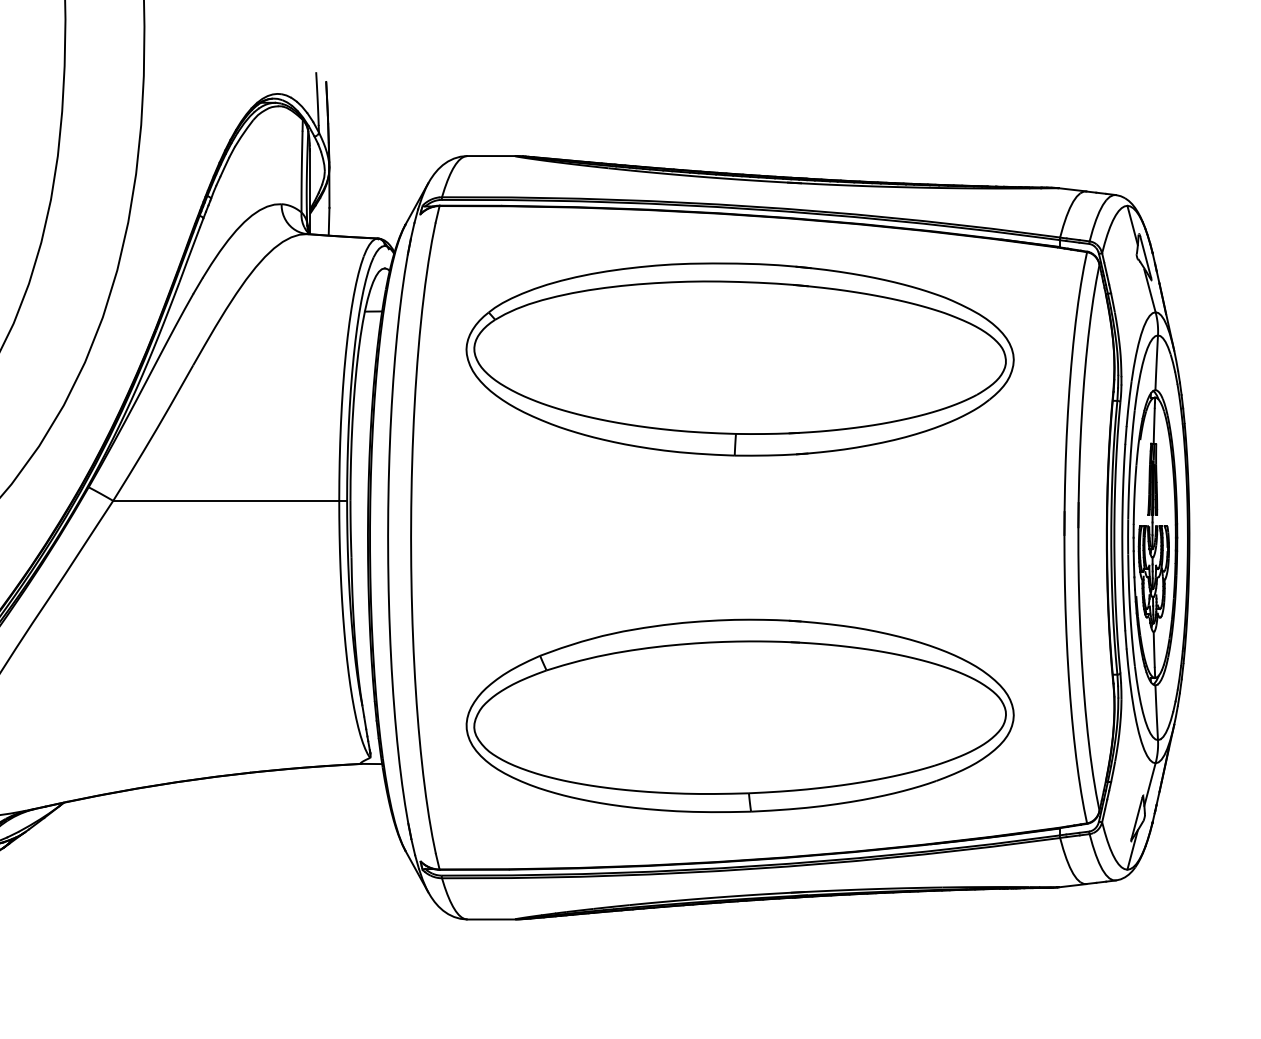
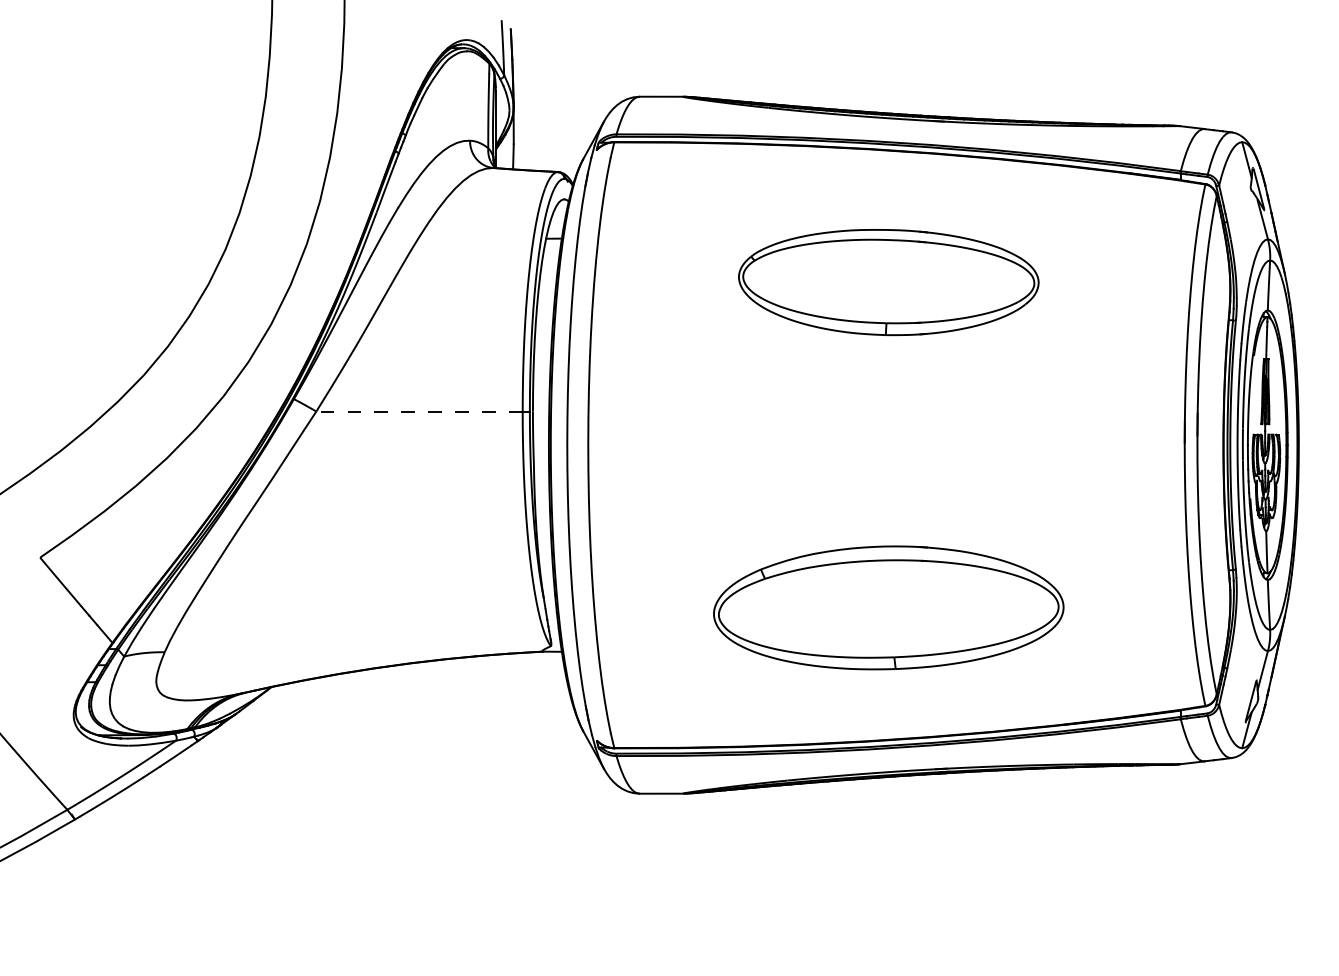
part: (739, 359) -> (888, 282), size x0.6
line: (226, 500) -> (419, 411), solid -> dashed
part: (739, 715) -> (888, 607), size x0.7

